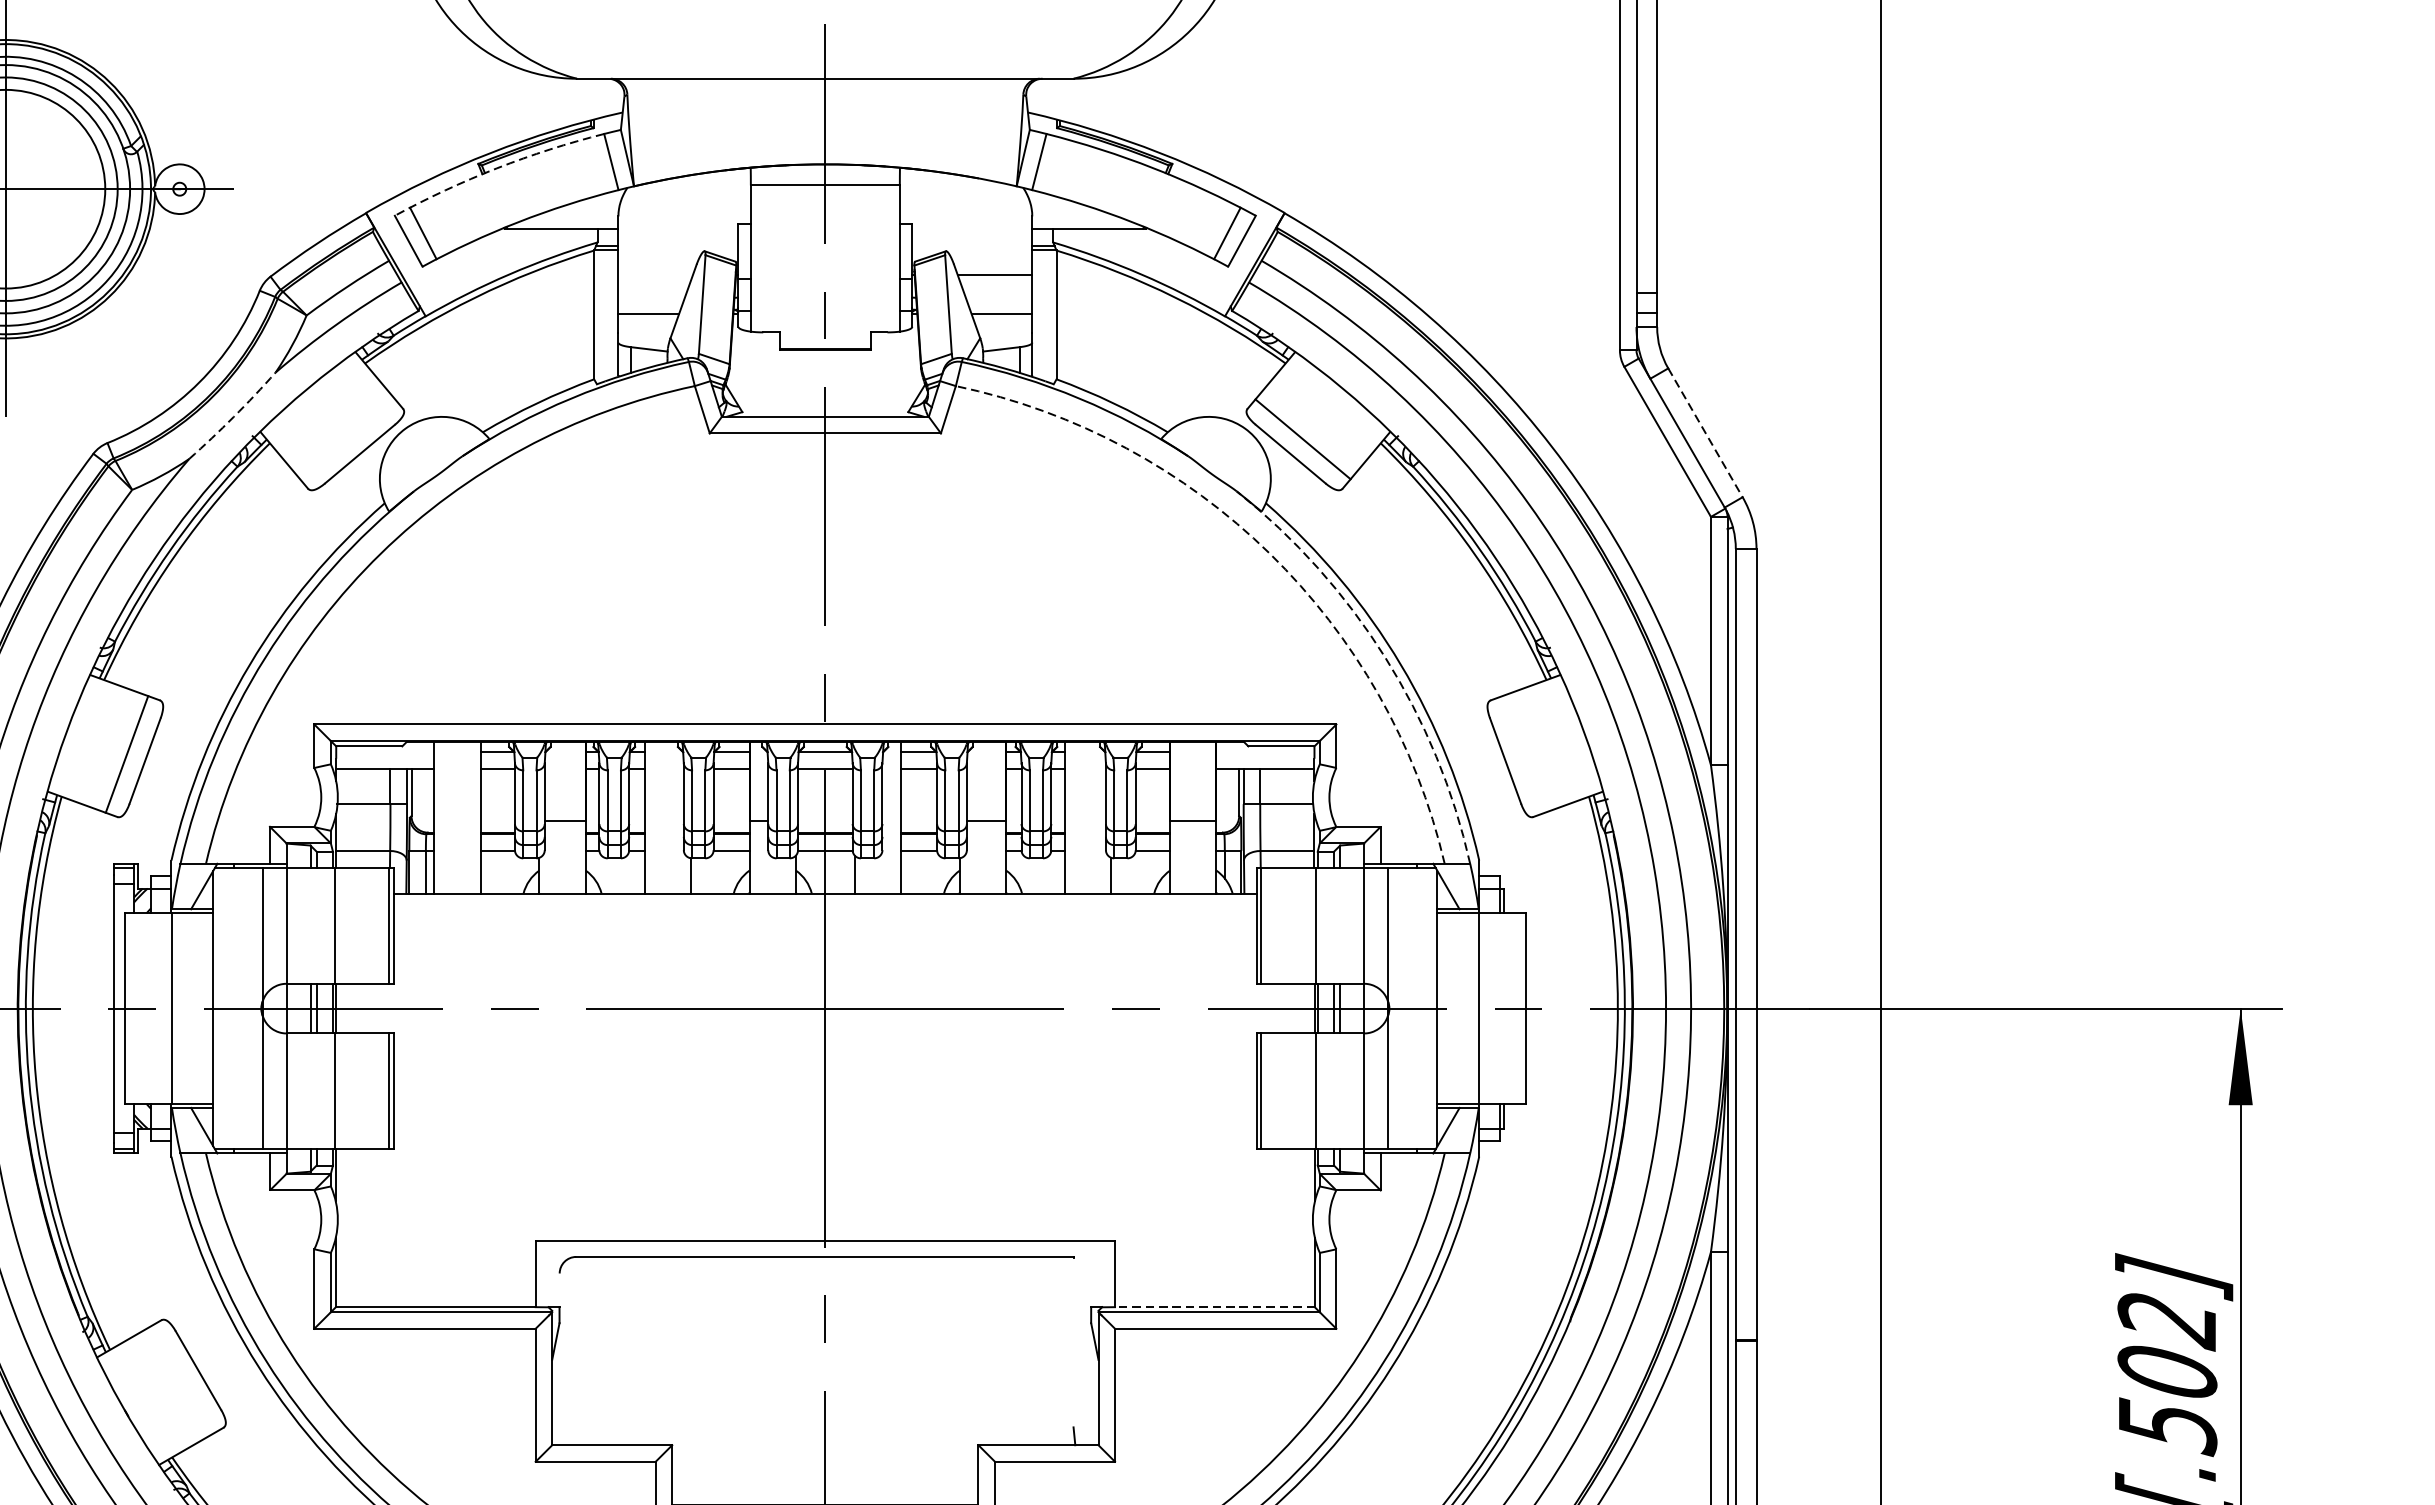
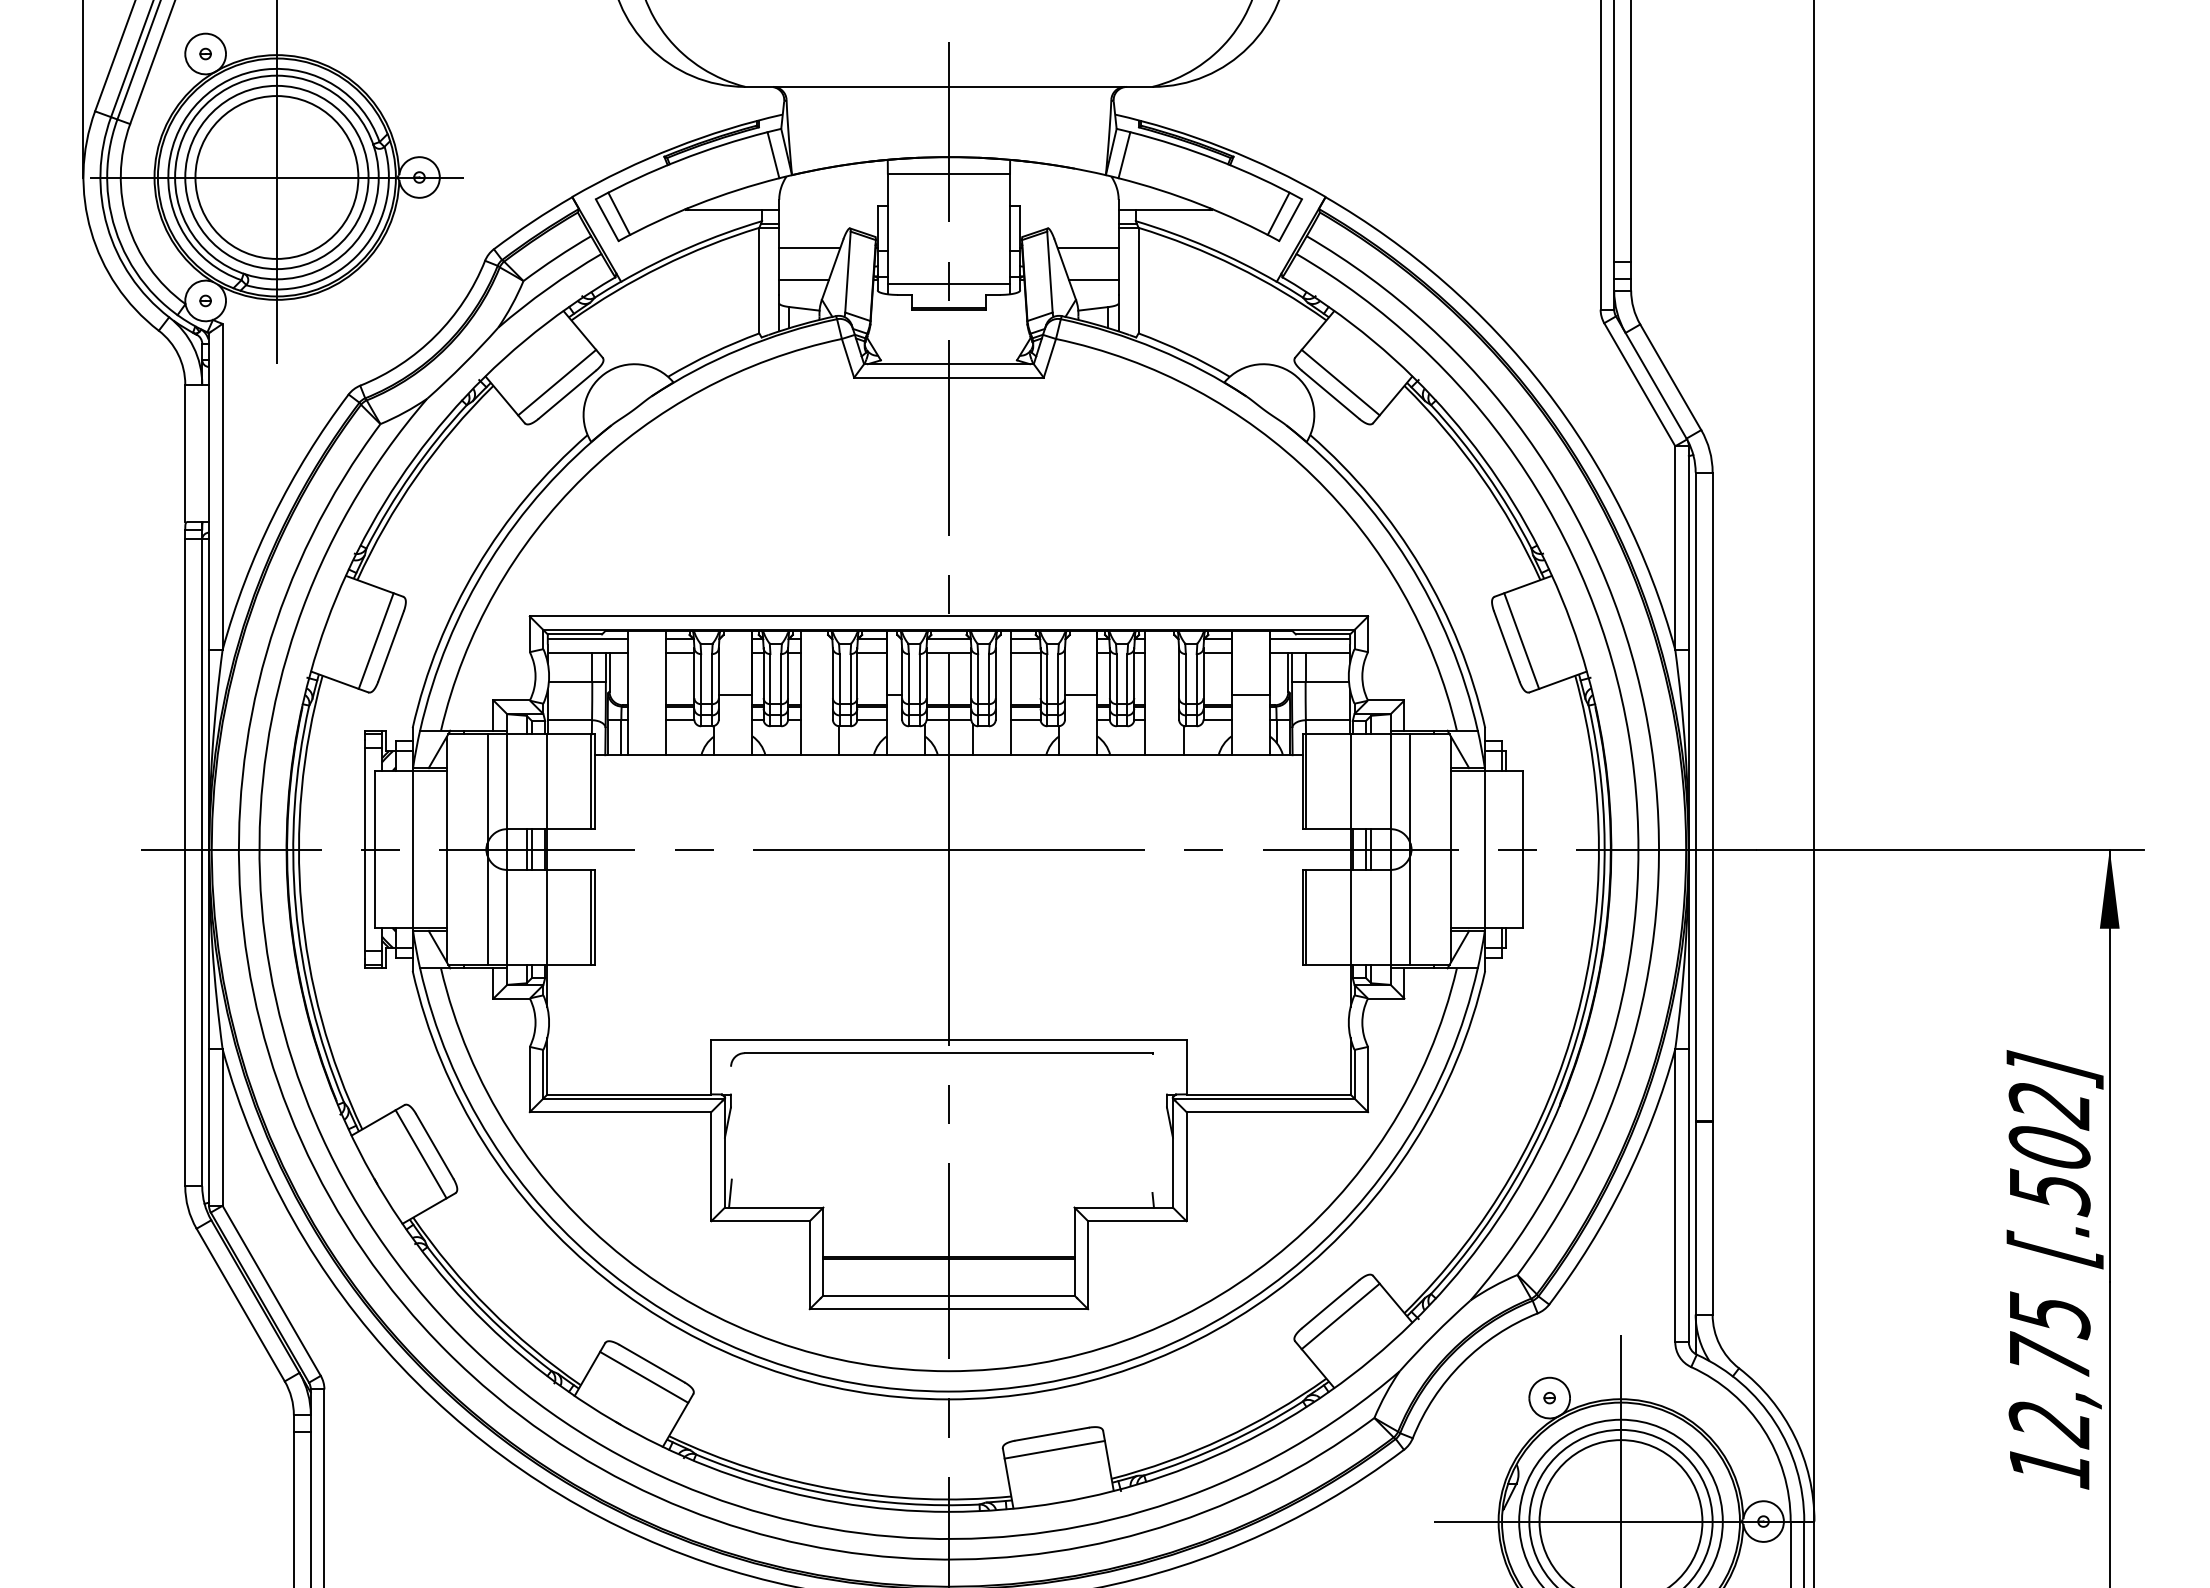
arc: (496, 168) -> (679, 160), dashed -> solid
line: (655, 275) -> (809, 248), added
line: (824, 318) -> (948, 283), added
arc: (233, 417) -> (463, 364), dashed -> solid
line: (1705, 433) -> (1670, 377), dashed -> solid
line: (348, 439) -> (557, 382), added
arc: (1269, 553) -> (1313, 476), dashed -> solid
arc: (1385, 657) -> (1408, 561), dashed -> solid
line: (384, 752) -> (587, 639), added
line: (1264, 752) -> (1309, 639), added
line: (1523, 753) -> (1521, 640), added
line: (1214, 1307) -> (1268, 1094), dashed -> solid
line: (181, 1380) -> (420, 1154), added
line: (558, 1428) -> (730, 1193), added

